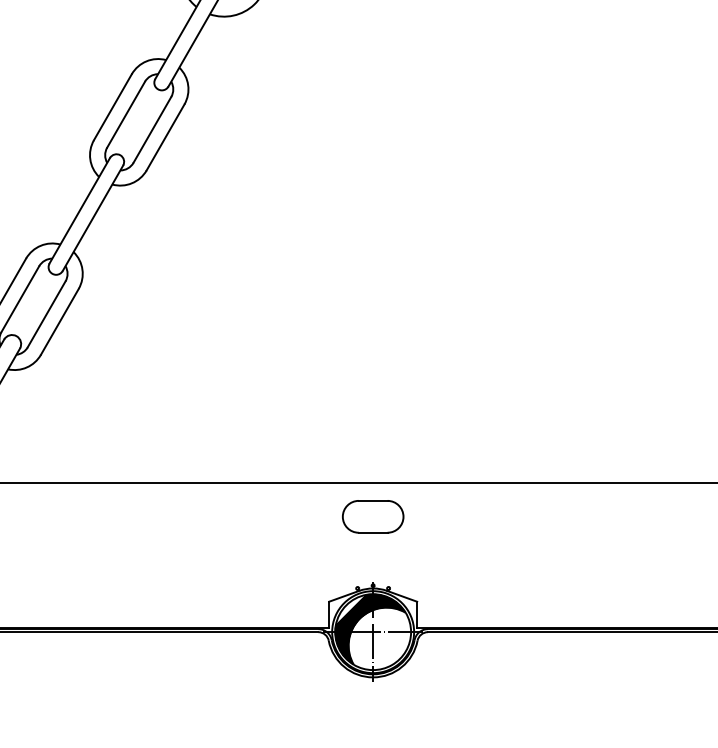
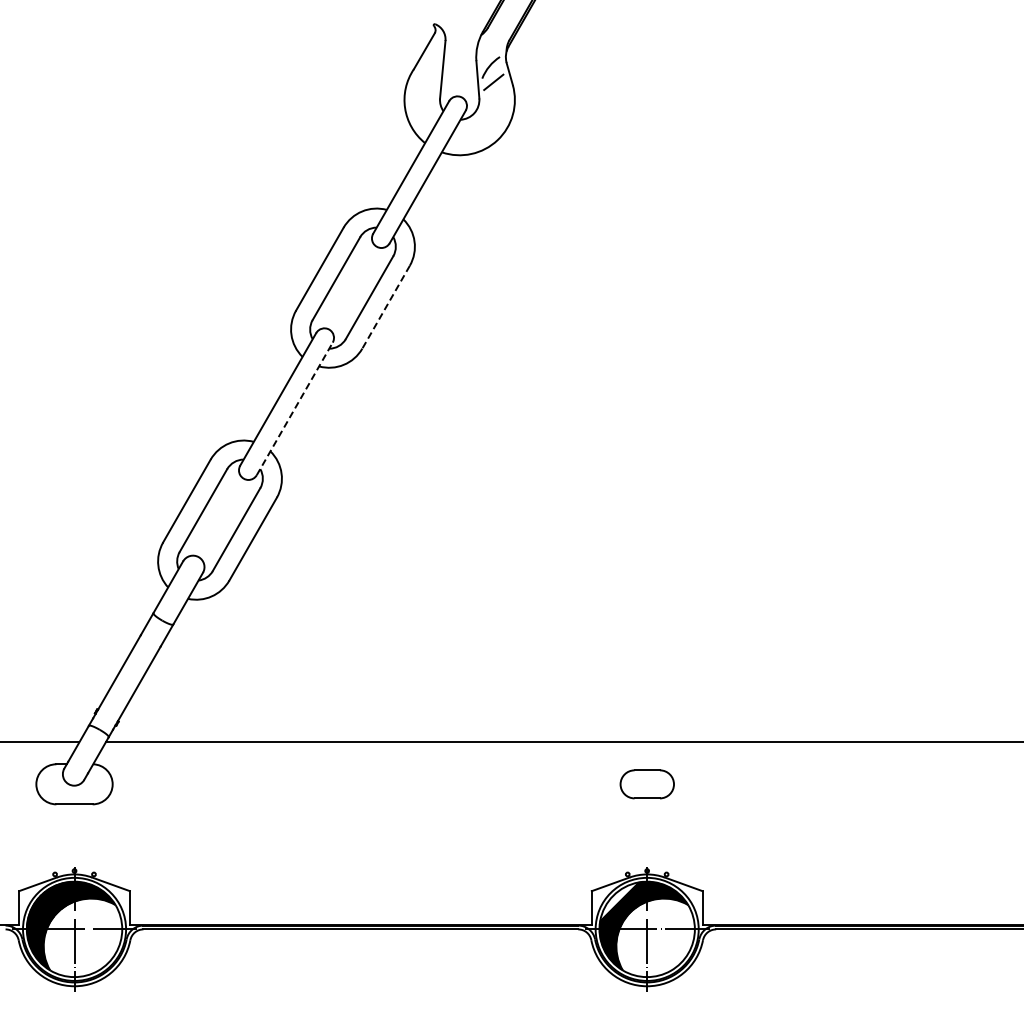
line: (165, 137) -> (386, 307), solid -> dashed
line: (93, 218) -> (295, 408), solid -> dashed
part: (373, 516) -> (647, 784), size x0.7

